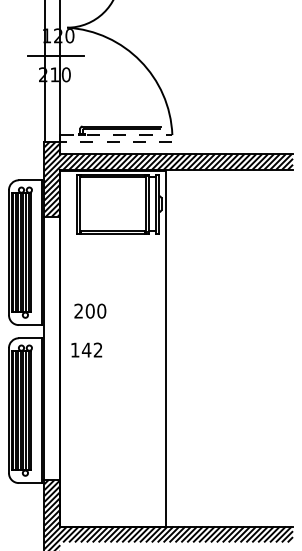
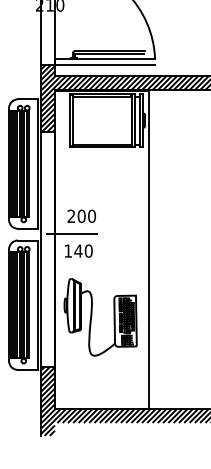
line: (116, 135) -> (105, 59), dashed -> solid
line: (116, 141) -> (105, 64), dashed -> solid
line: (79, 331) -> (72, 234), added
text: (97, 349) -> (88, 250), 142 -> 140
part: (102, 420) -> (92, 314), added

